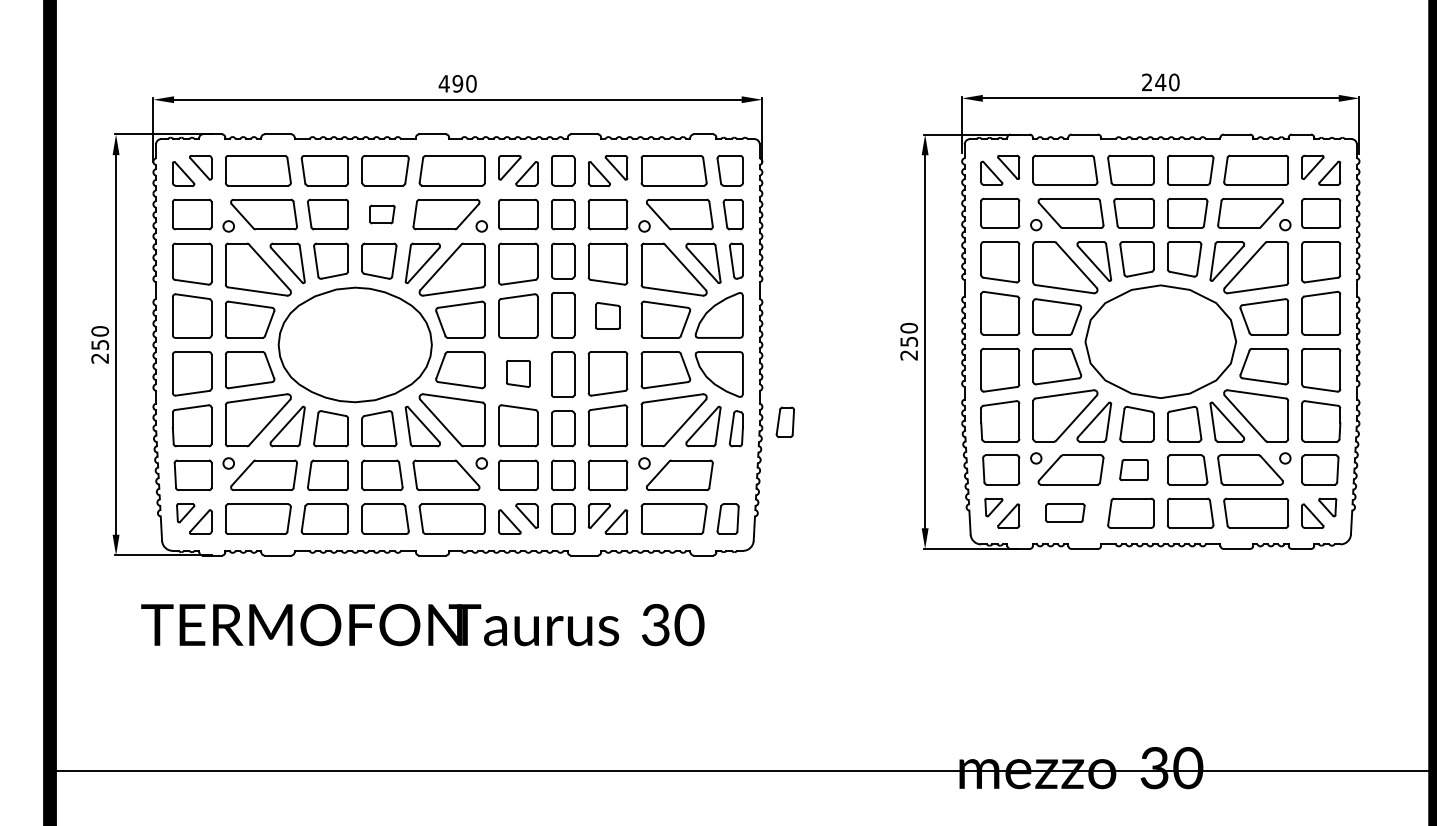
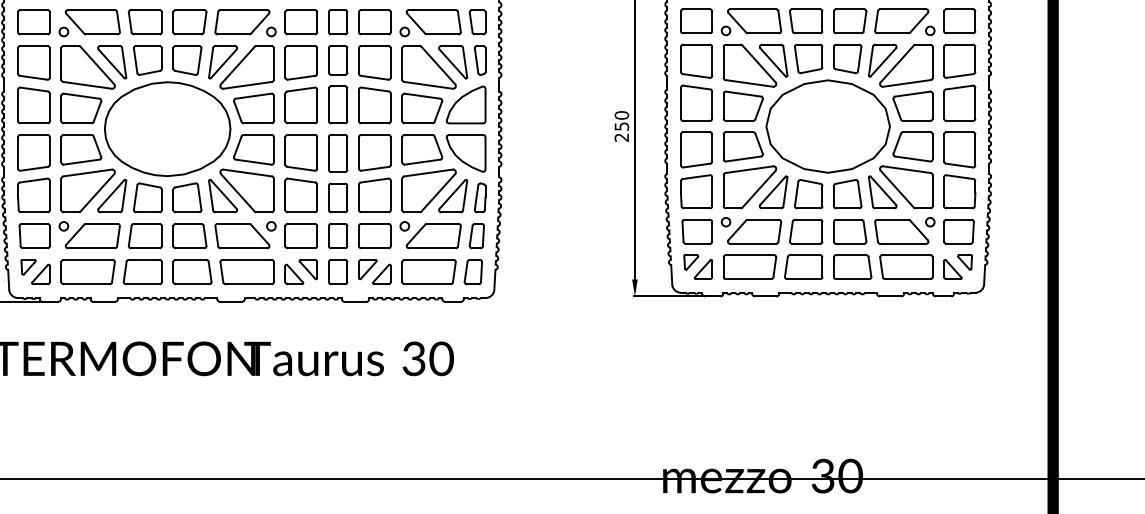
part: (382, 214) -> (189, 22), size x1.67
part: (607, 315) -> (374, 105), size x1.67
part: (518, 373) -> (301, 152), size x1.67
part: (784, 422) -> (476, 236), moved
part: (1133, 469) -> (805, 231), size x1.43
part: (1065, 512) -> (750, 266), size x1.67

